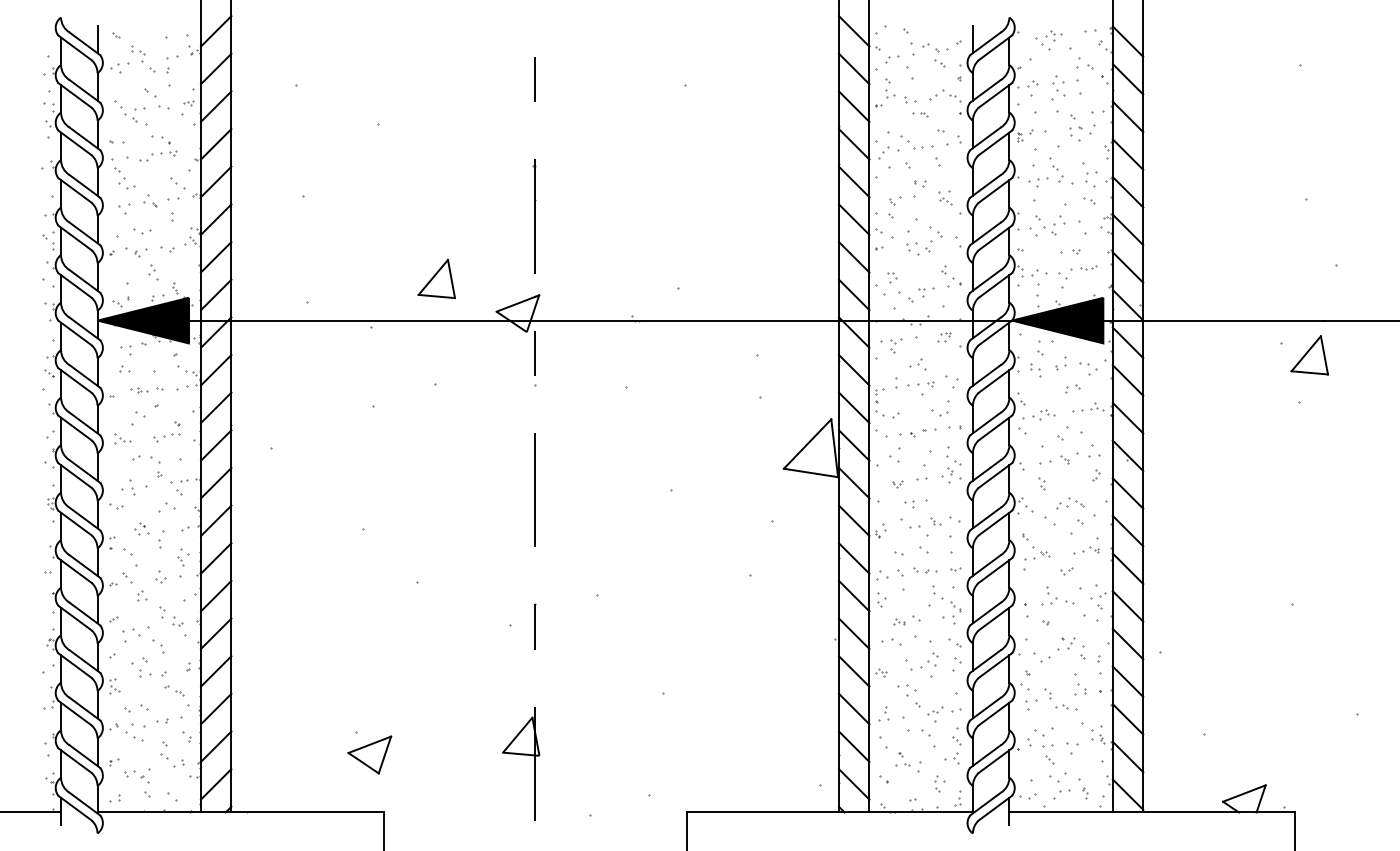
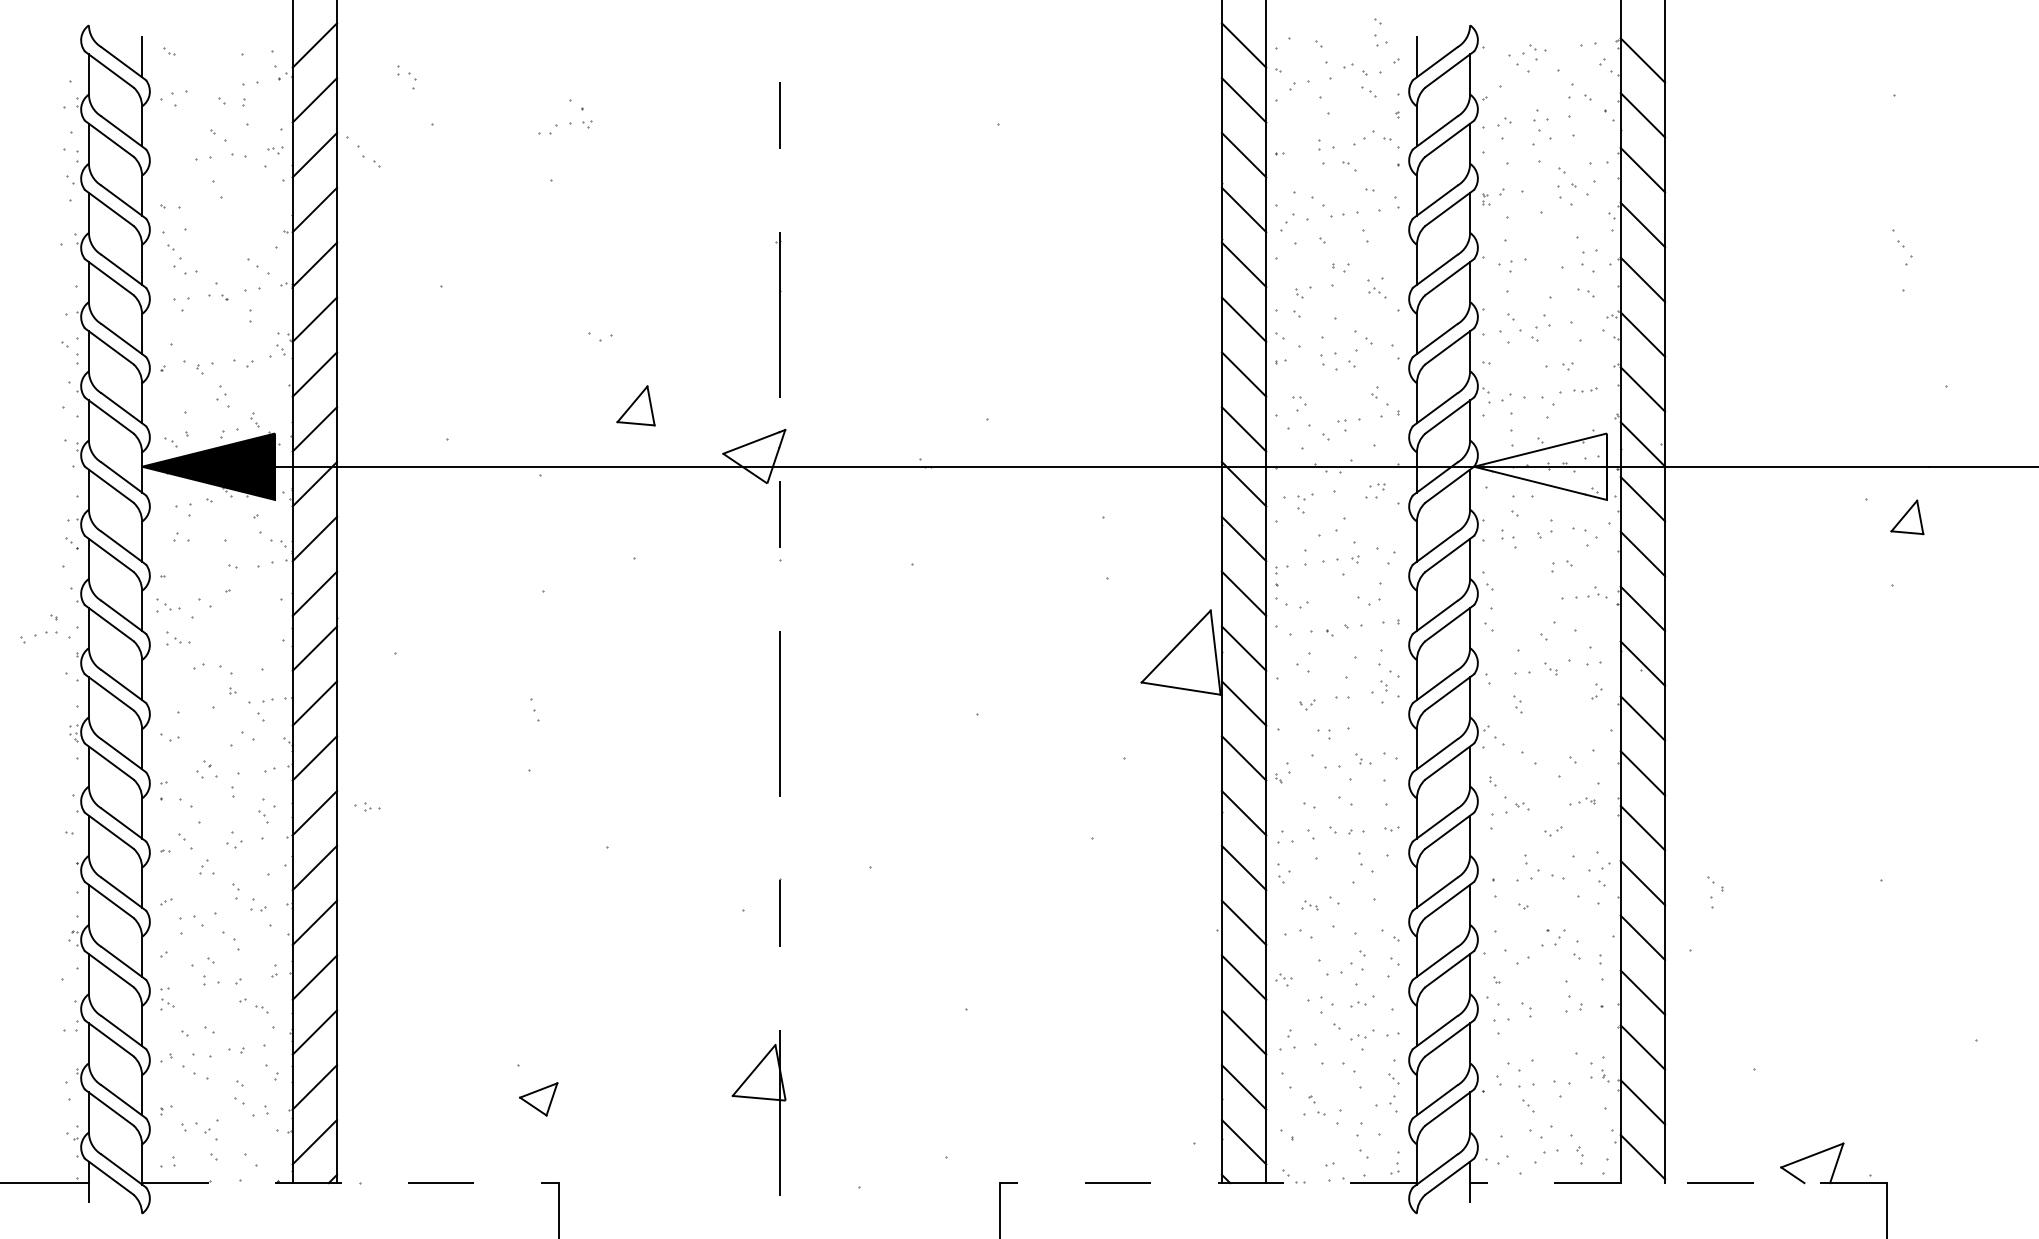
part: (138, 53) -> (407, 77), moved
part: (890, 88) -> (1381, 32), moved
part: (125, 111) -> (363, 151), moved
part: (920, 114) -> (1340, 166), size x1.6
part: (158, 148) -> (565, 117), moved
part: (1056, 169) -> (1902, 246), moved
part: (142, 231) -> (600, 336), moved
part: (436, 278) -> (635, 405), size x0.7
fill: (1057, 320) -> (1540, 466), removed
part: (1309, 355) -> (1907, 517), size x0.6
part: (917, 364) -> (1336, 530), size x1.6
part: (139, 390) -> (367, 807), moved
part: (1043, 414) -> (1519, 603), removed
part: (115, 415) -> (168, 604), added
part: (166, 431) -> (38, 628), moved
part: (132, 487) -> (535, 709), moved
part: (1070, 503) -> (1559, 733), removed
part: (1086, 550) -> (1582, 801), size x0.7
part: (955, 612) -> (1714, 891), moved
part: (935, 687) -> (1362, 1001), added
part: (1066, 707) -> (1553, 1030), removed
part: (369, 754) -> (538, 1098), size x0.6
part: (939, 783) -> (1368, 1140), size x1.6
line: (240, 812) -> (350, 1183), solid -> dashed
line: (829, 812) -> (1208, 1183), solid -> dashed
line: (1152, 812) -> (1678, 1183), solid -> dashed

